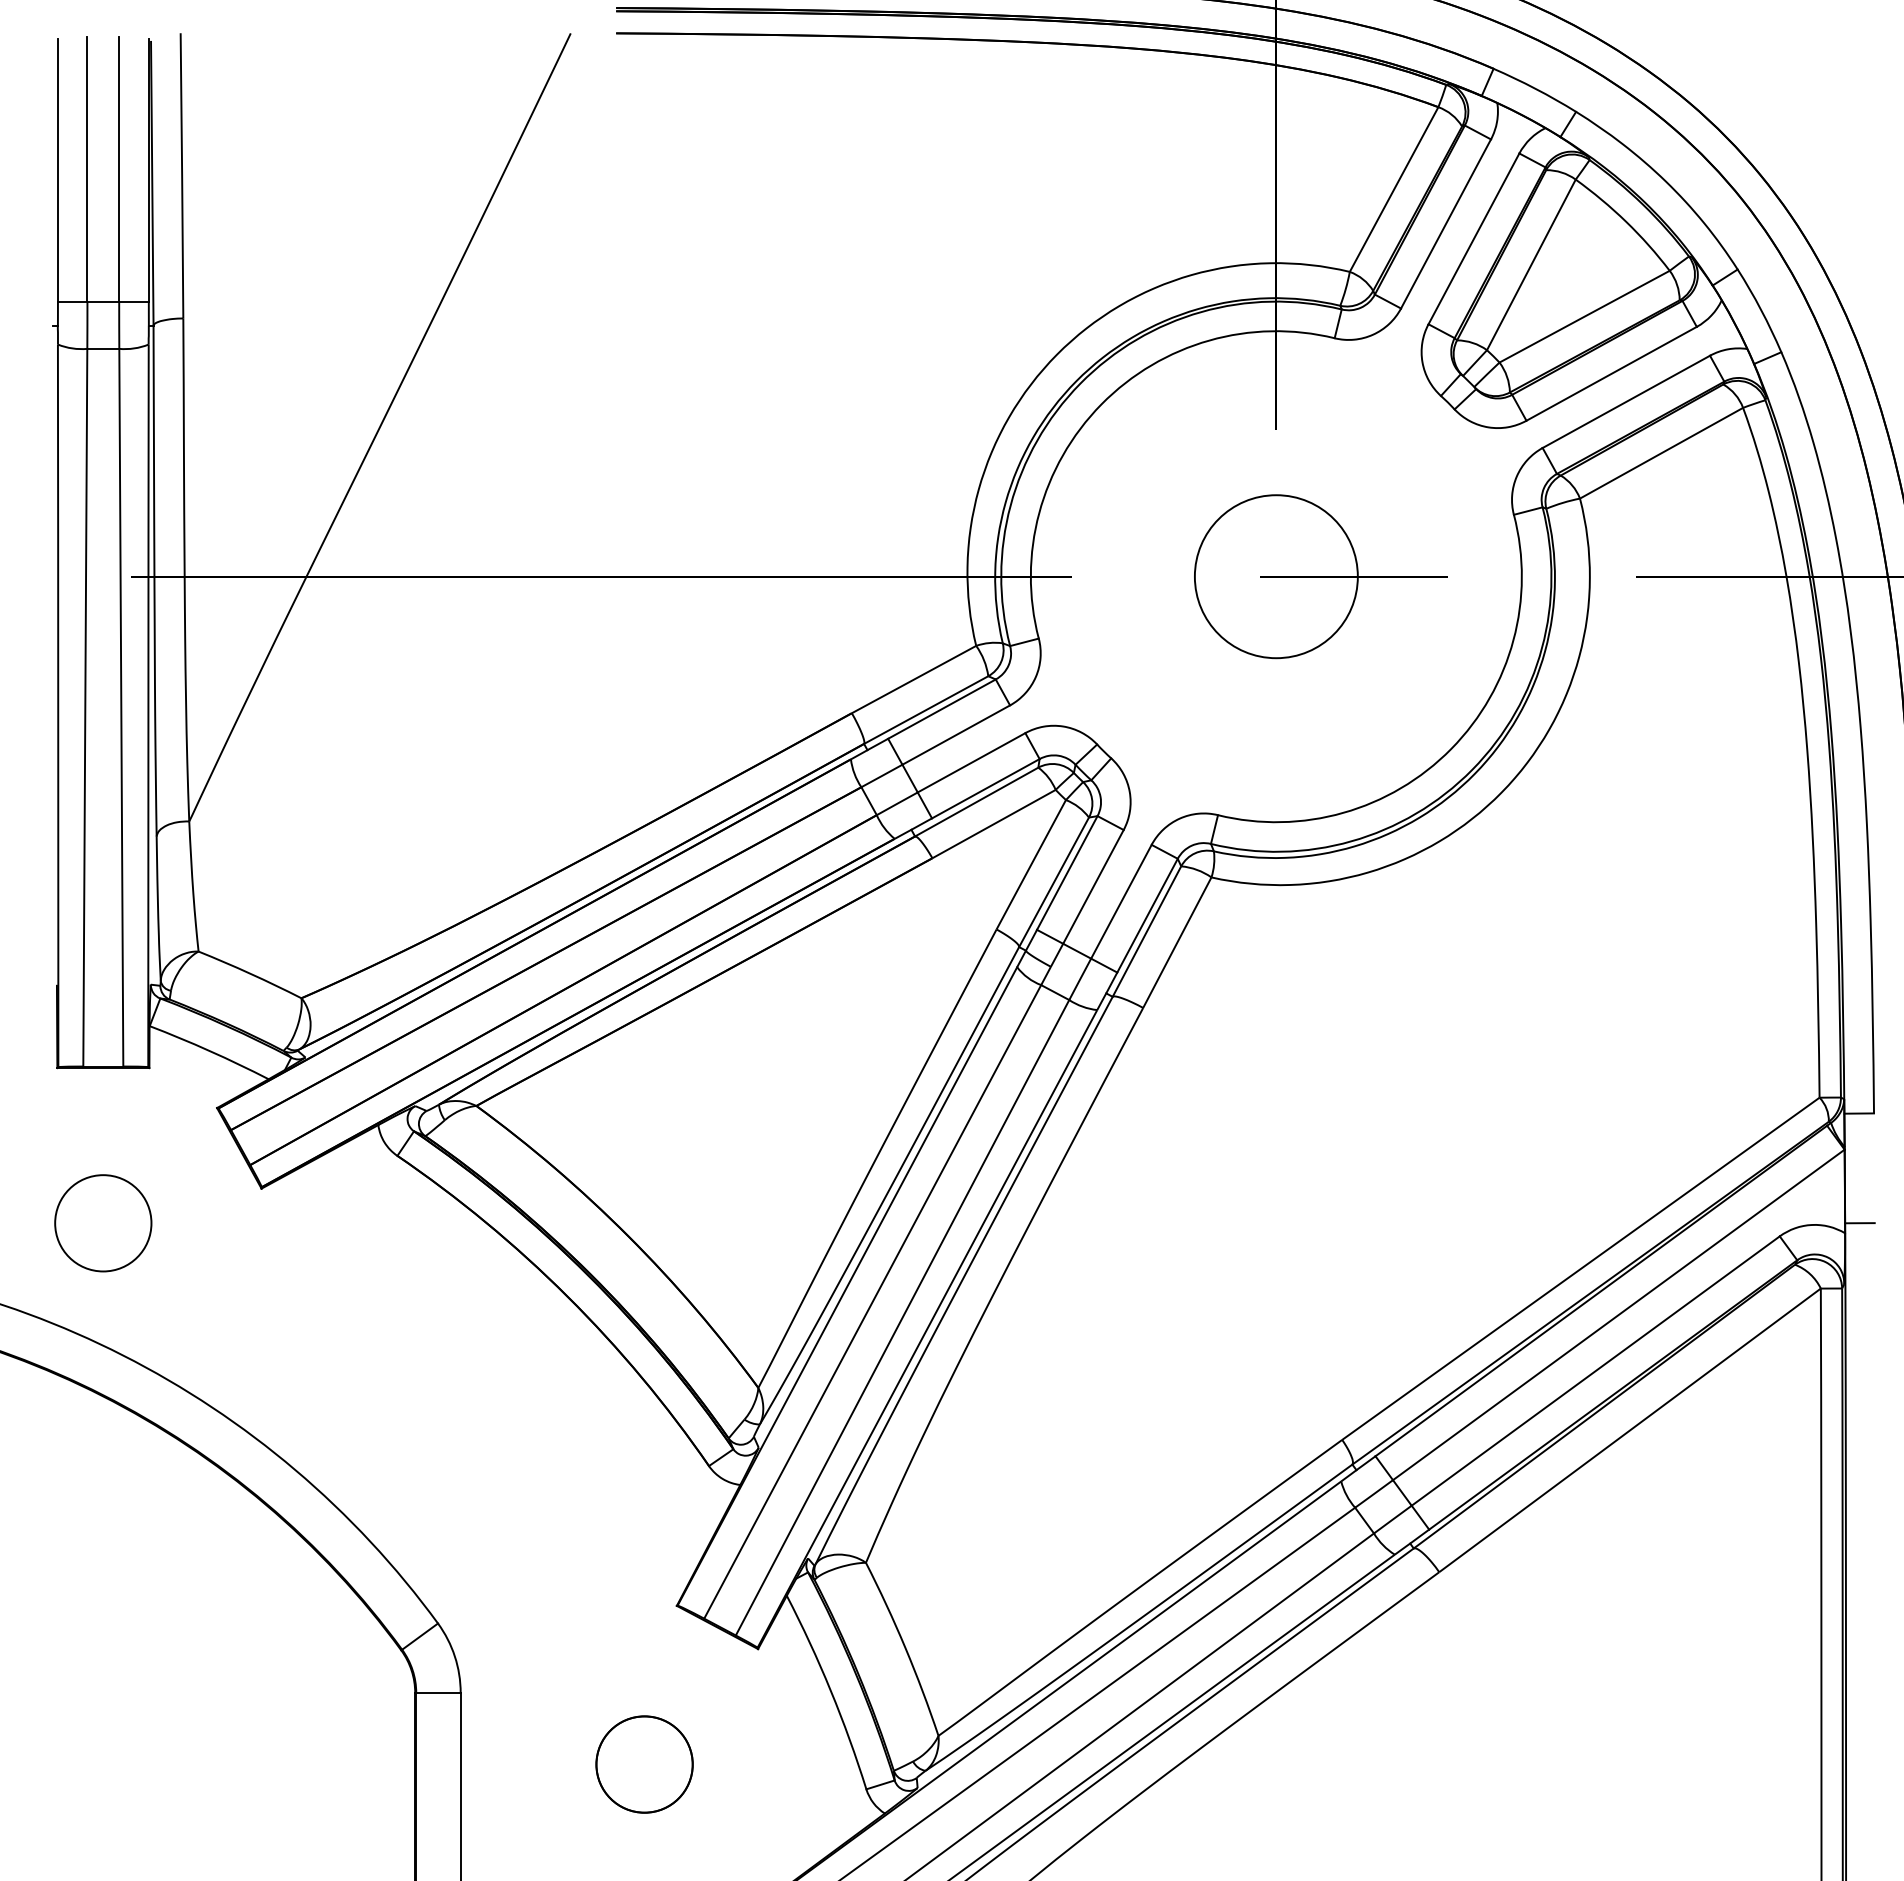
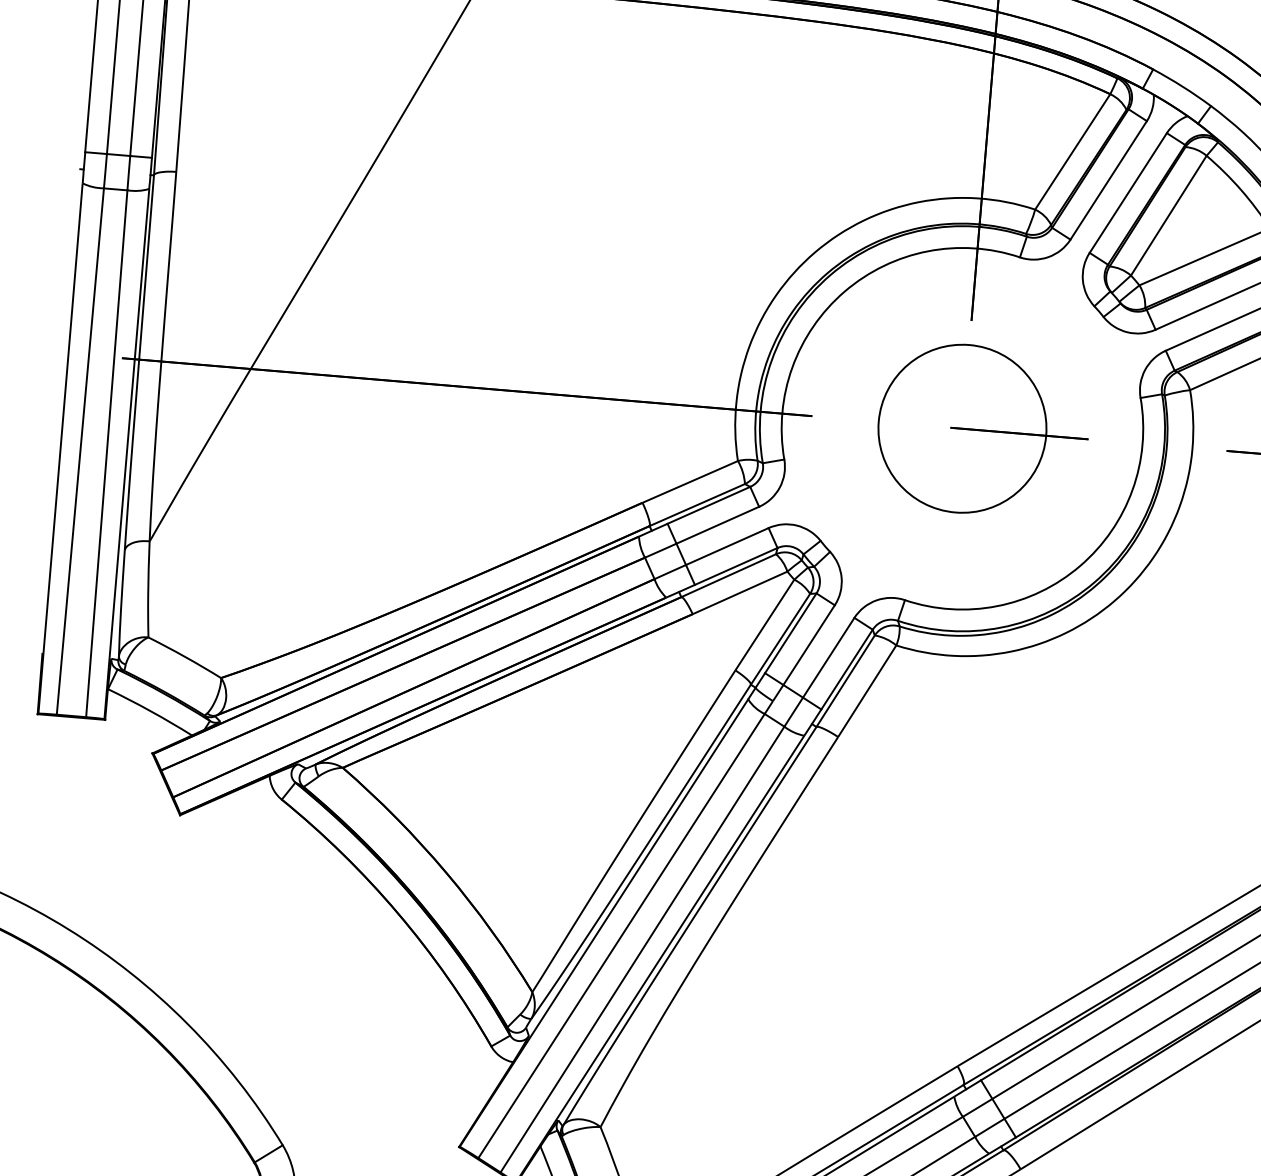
circle: (1275, 576) -> (961, 428), size x1.4
circle: (103, 1223) -> (61, 831), removed

